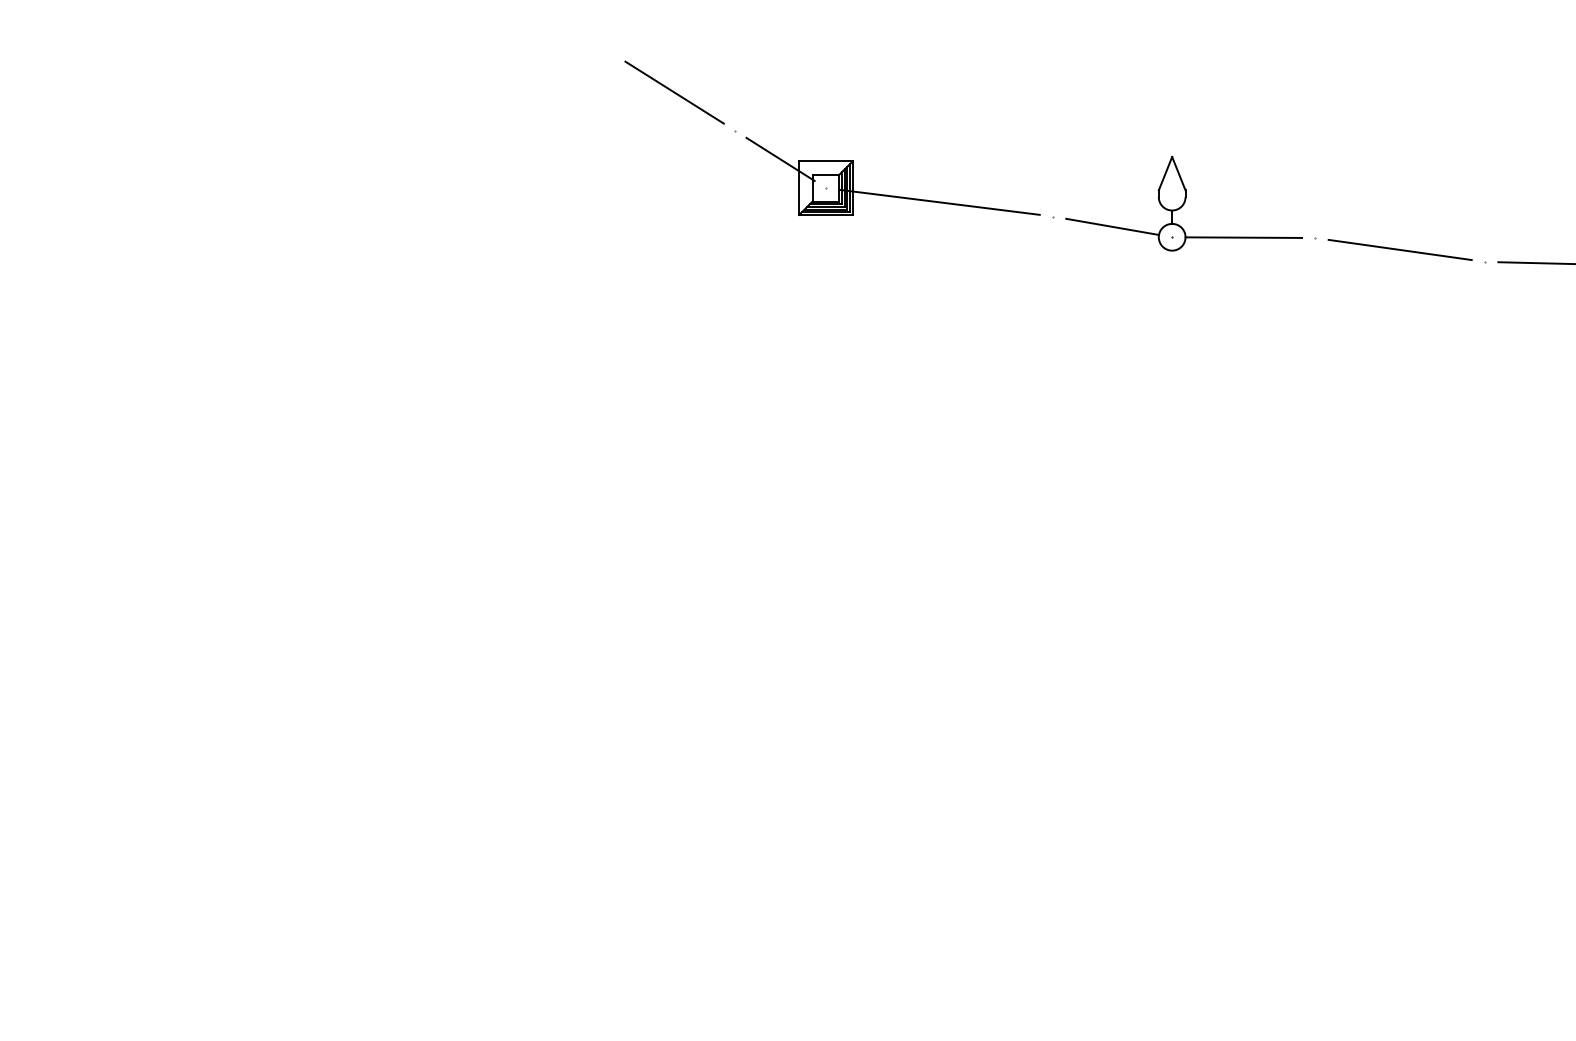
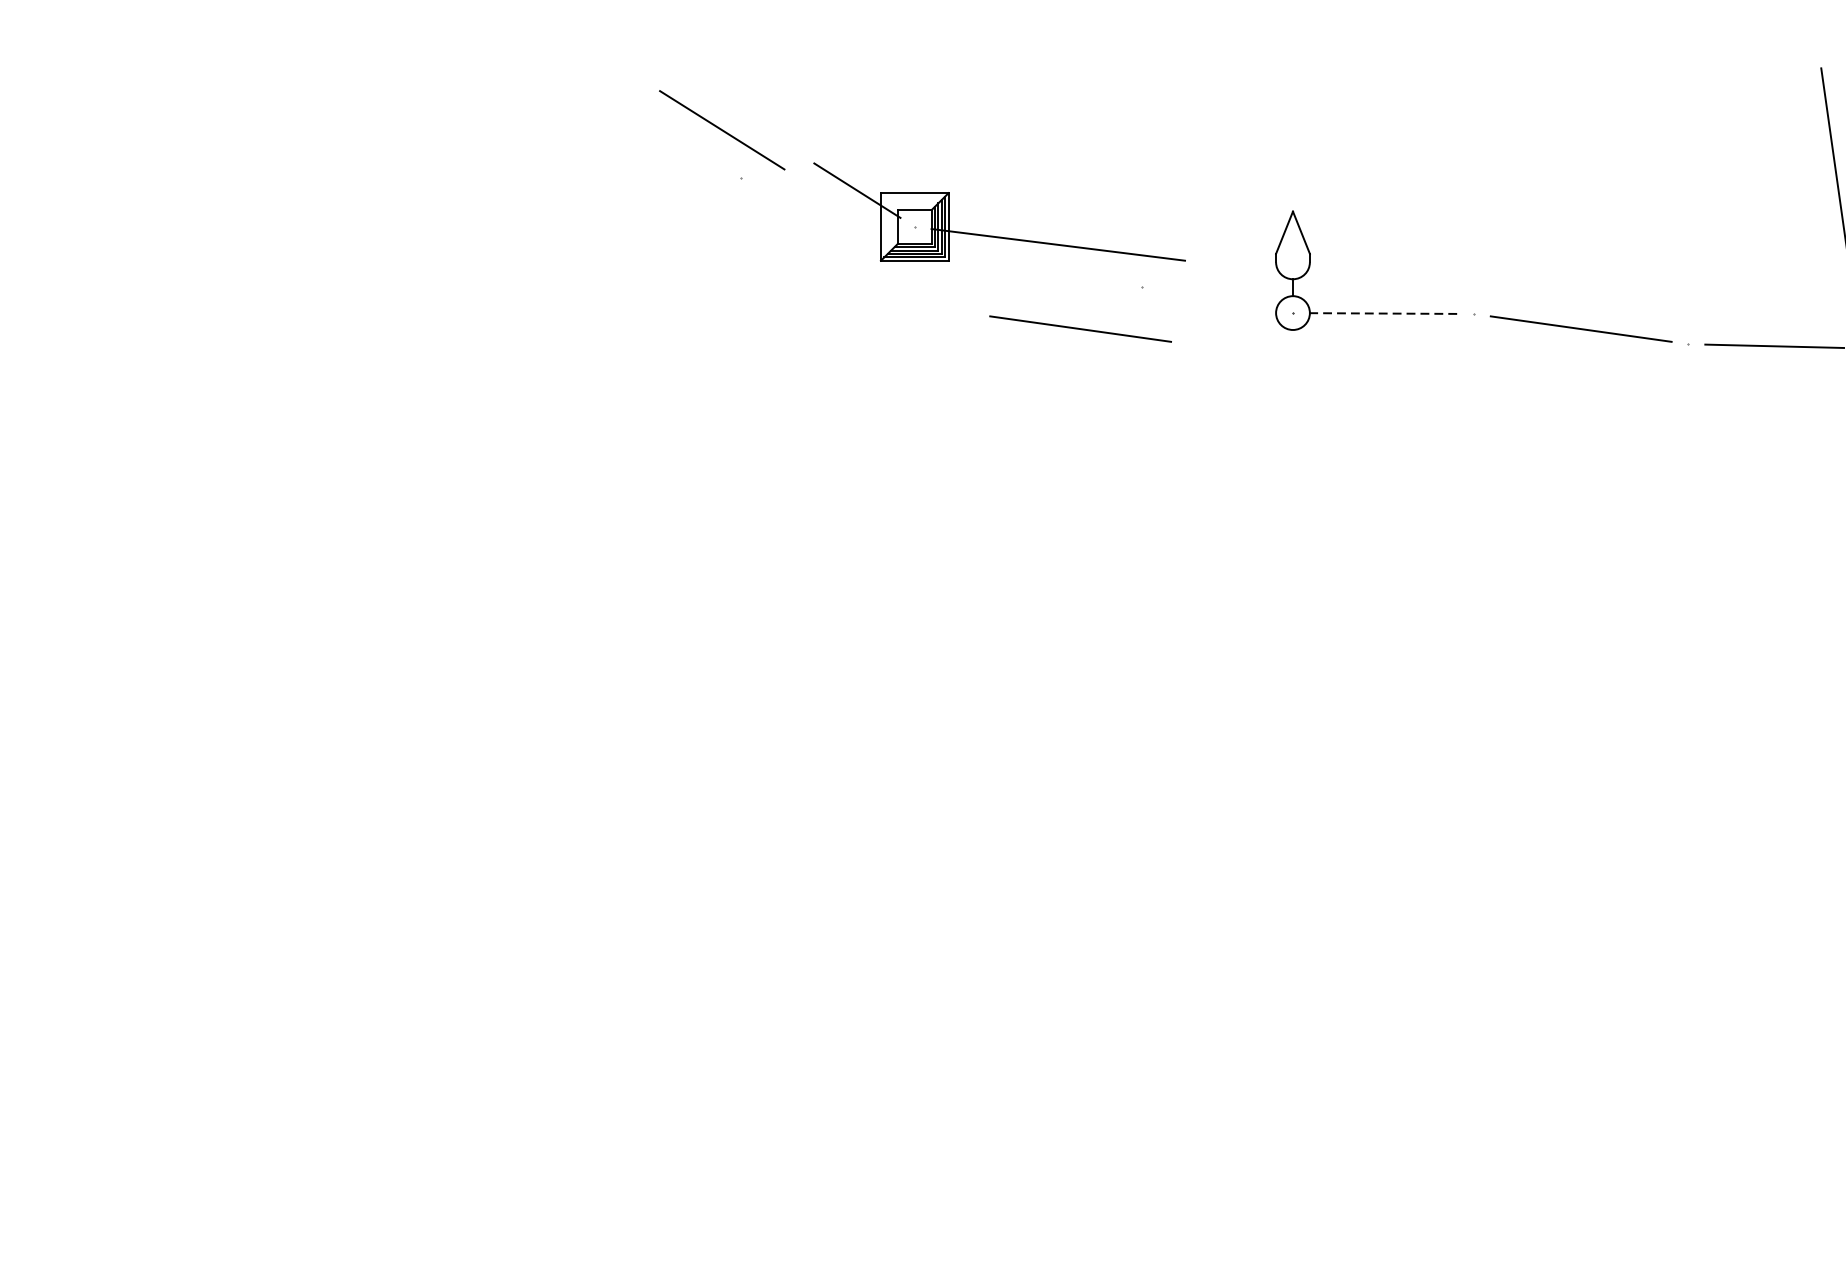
line: (674, 92) -> (722, 130), moved
part: (887, 194) -> (992, 234), moved
line: (1112, 226) -> (1217, 299), removed
line: (1243, 237) -> (1383, 313), solid -> dashed
line: (1003, 249) -> (1079, 328), added

